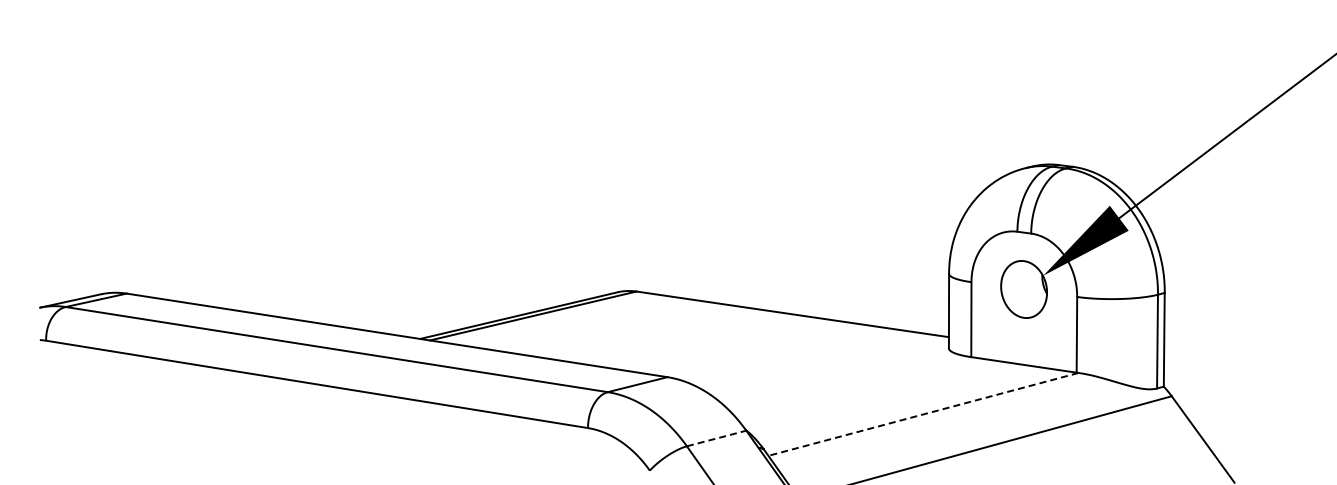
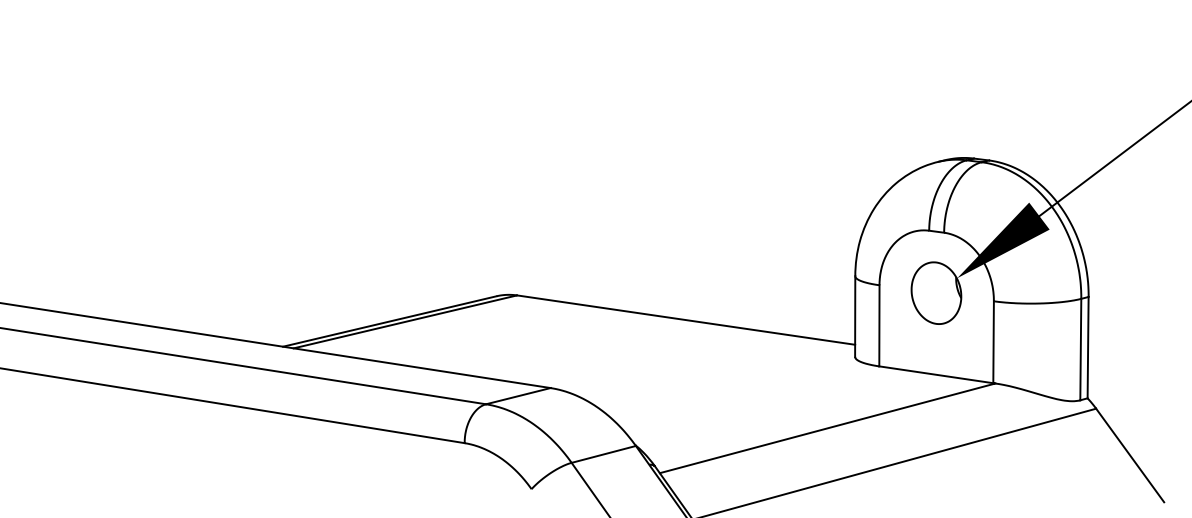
line: (923, 414) -> (827, 428), dashed -> solid
line: (716, 438) -> (603, 454), dashed -> solid

